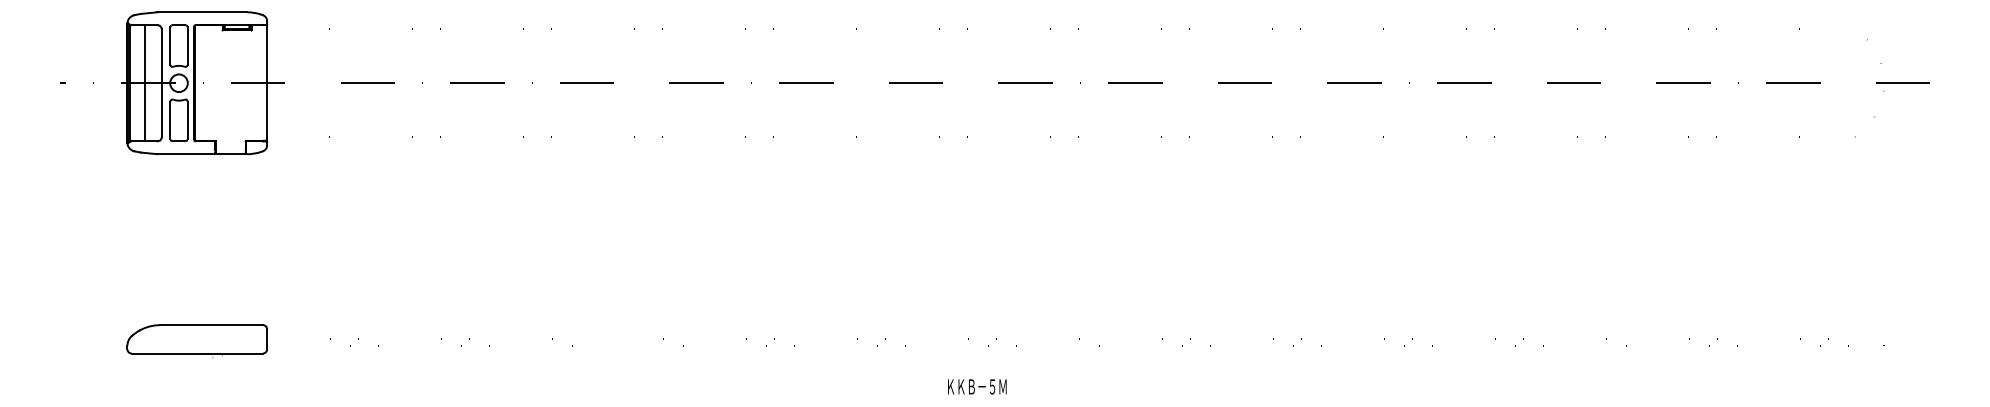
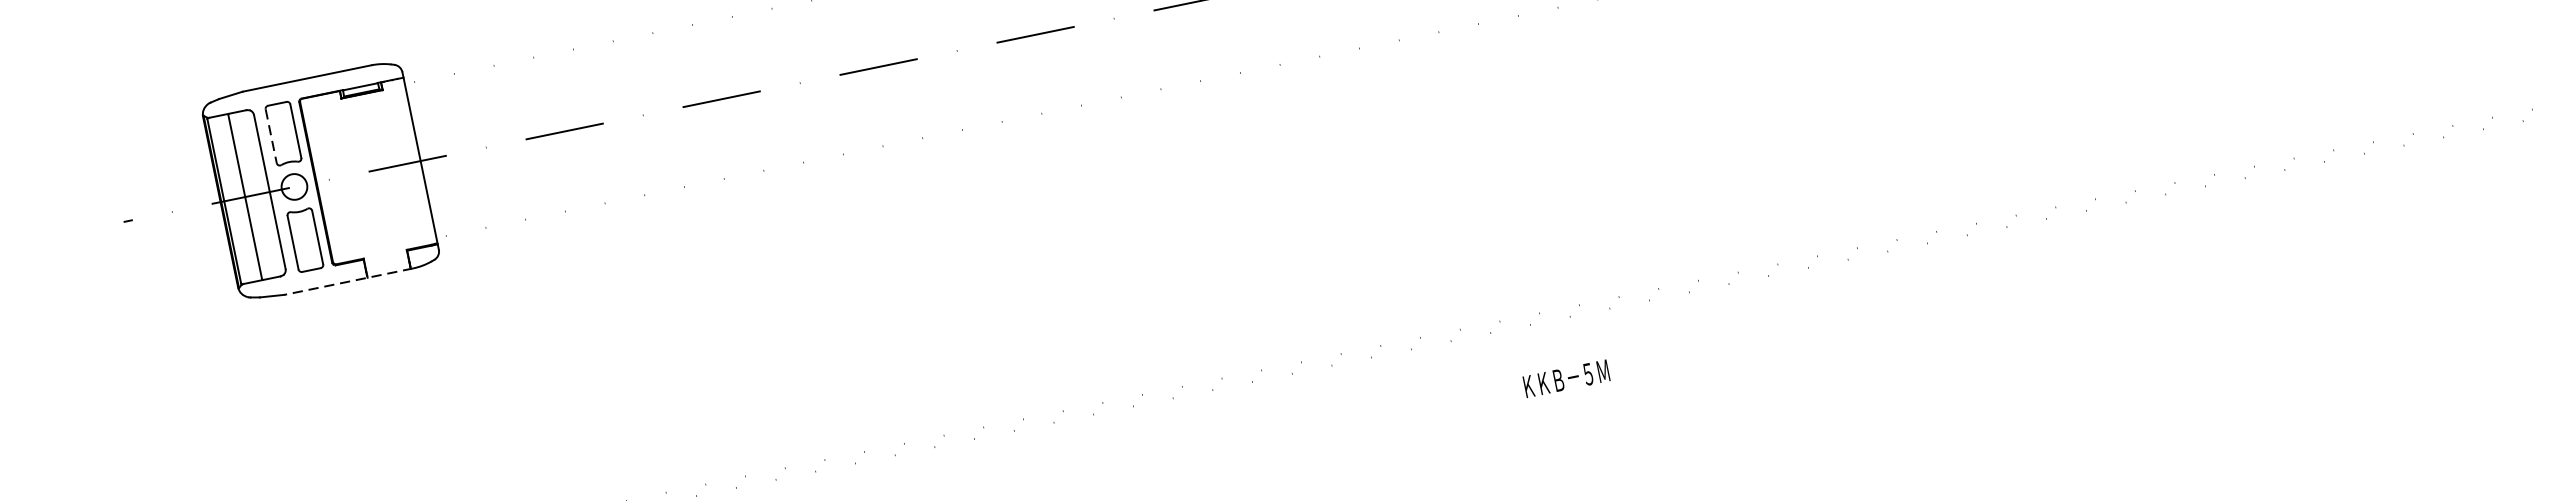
line: (170, 46) -> (271, 136), solid -> dashed
line: (202, 154) -> (348, 282), solid -> dashed
text: (977, 386) -> (1566, 378), moved

